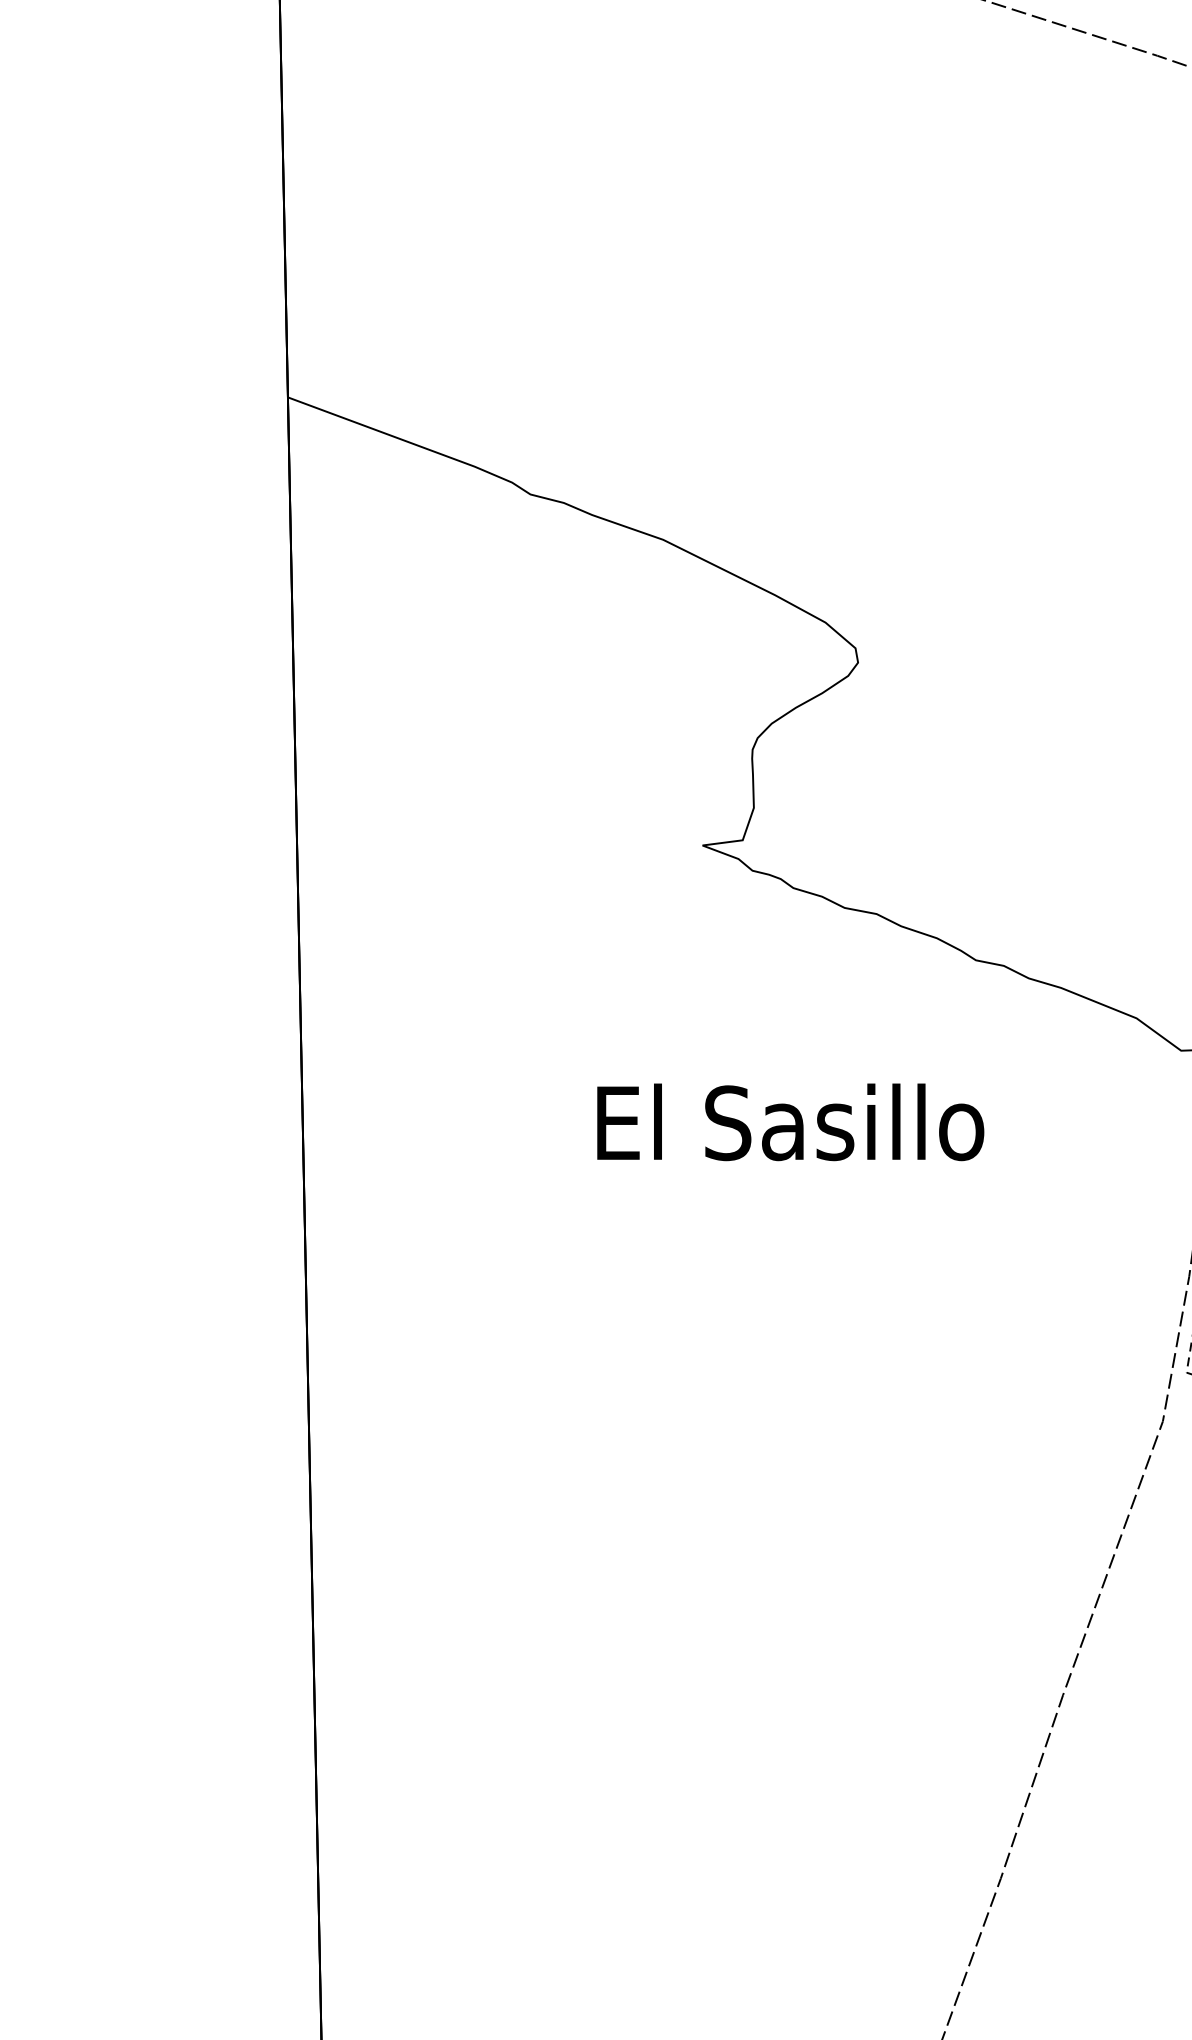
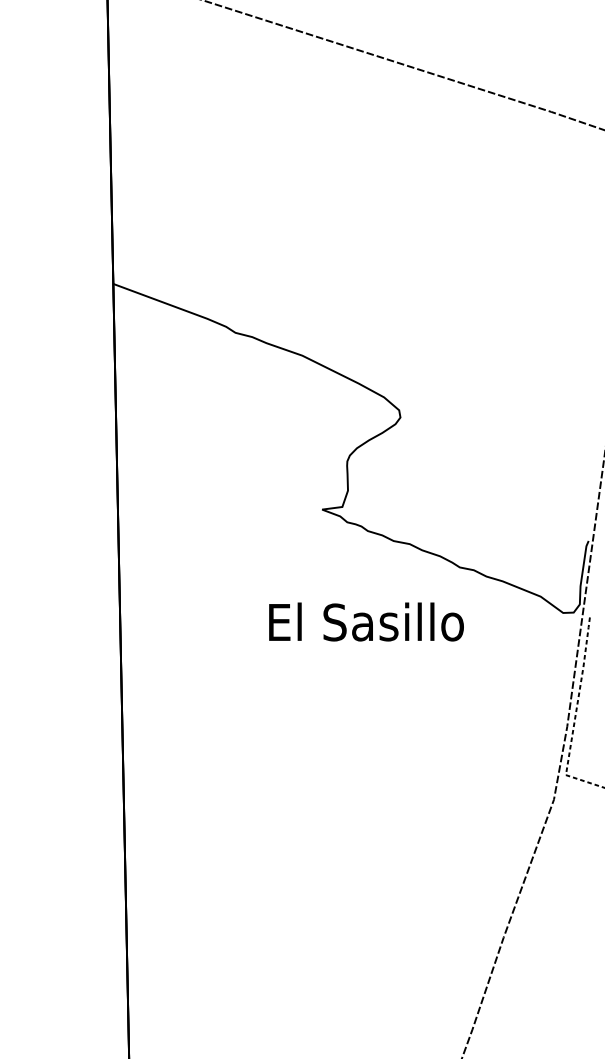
text: (790, 1121) -> (366, 621), moved

